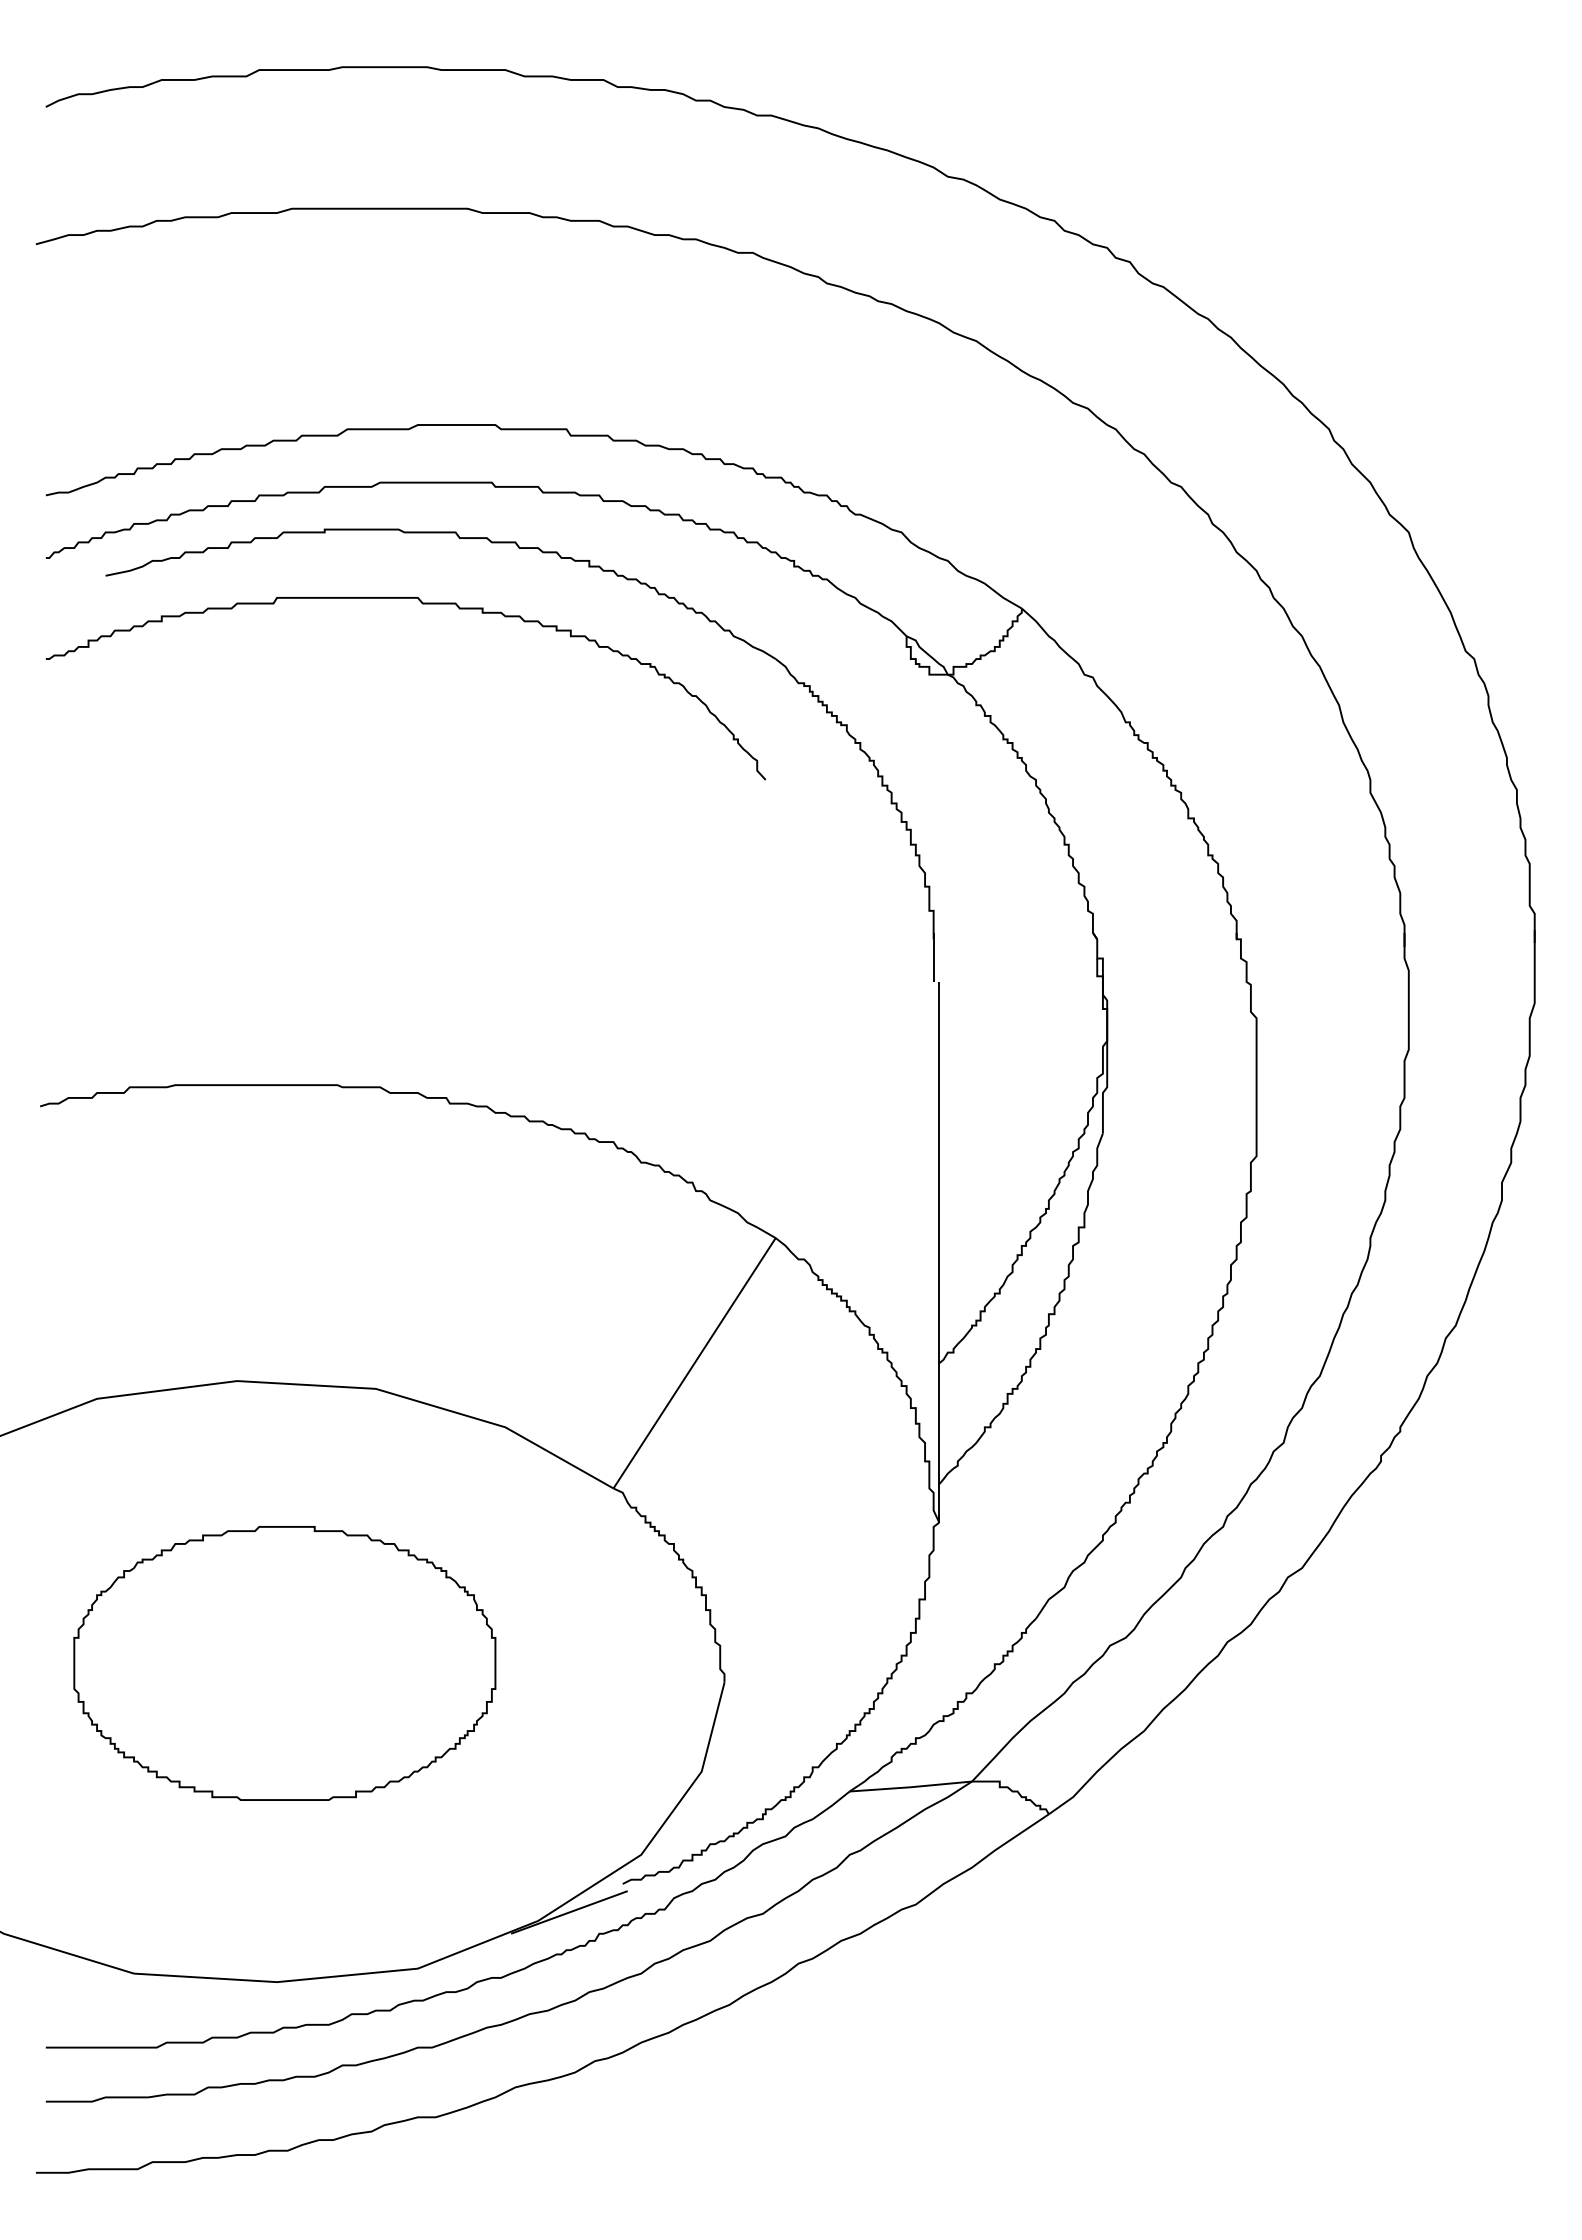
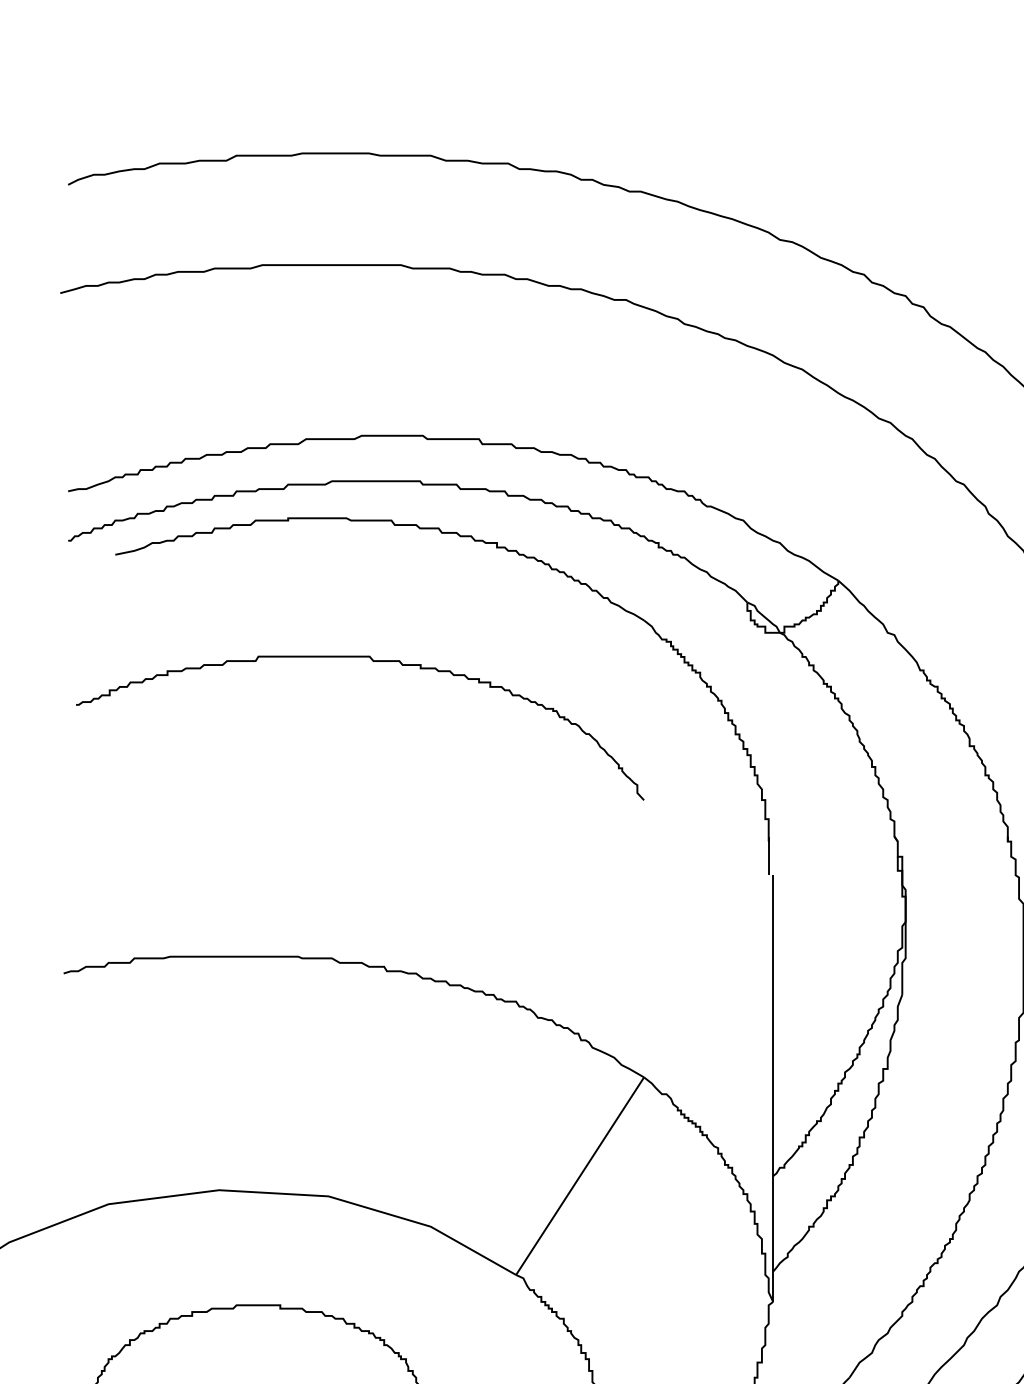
curve: (422, 604) -> (373, 661), moved

